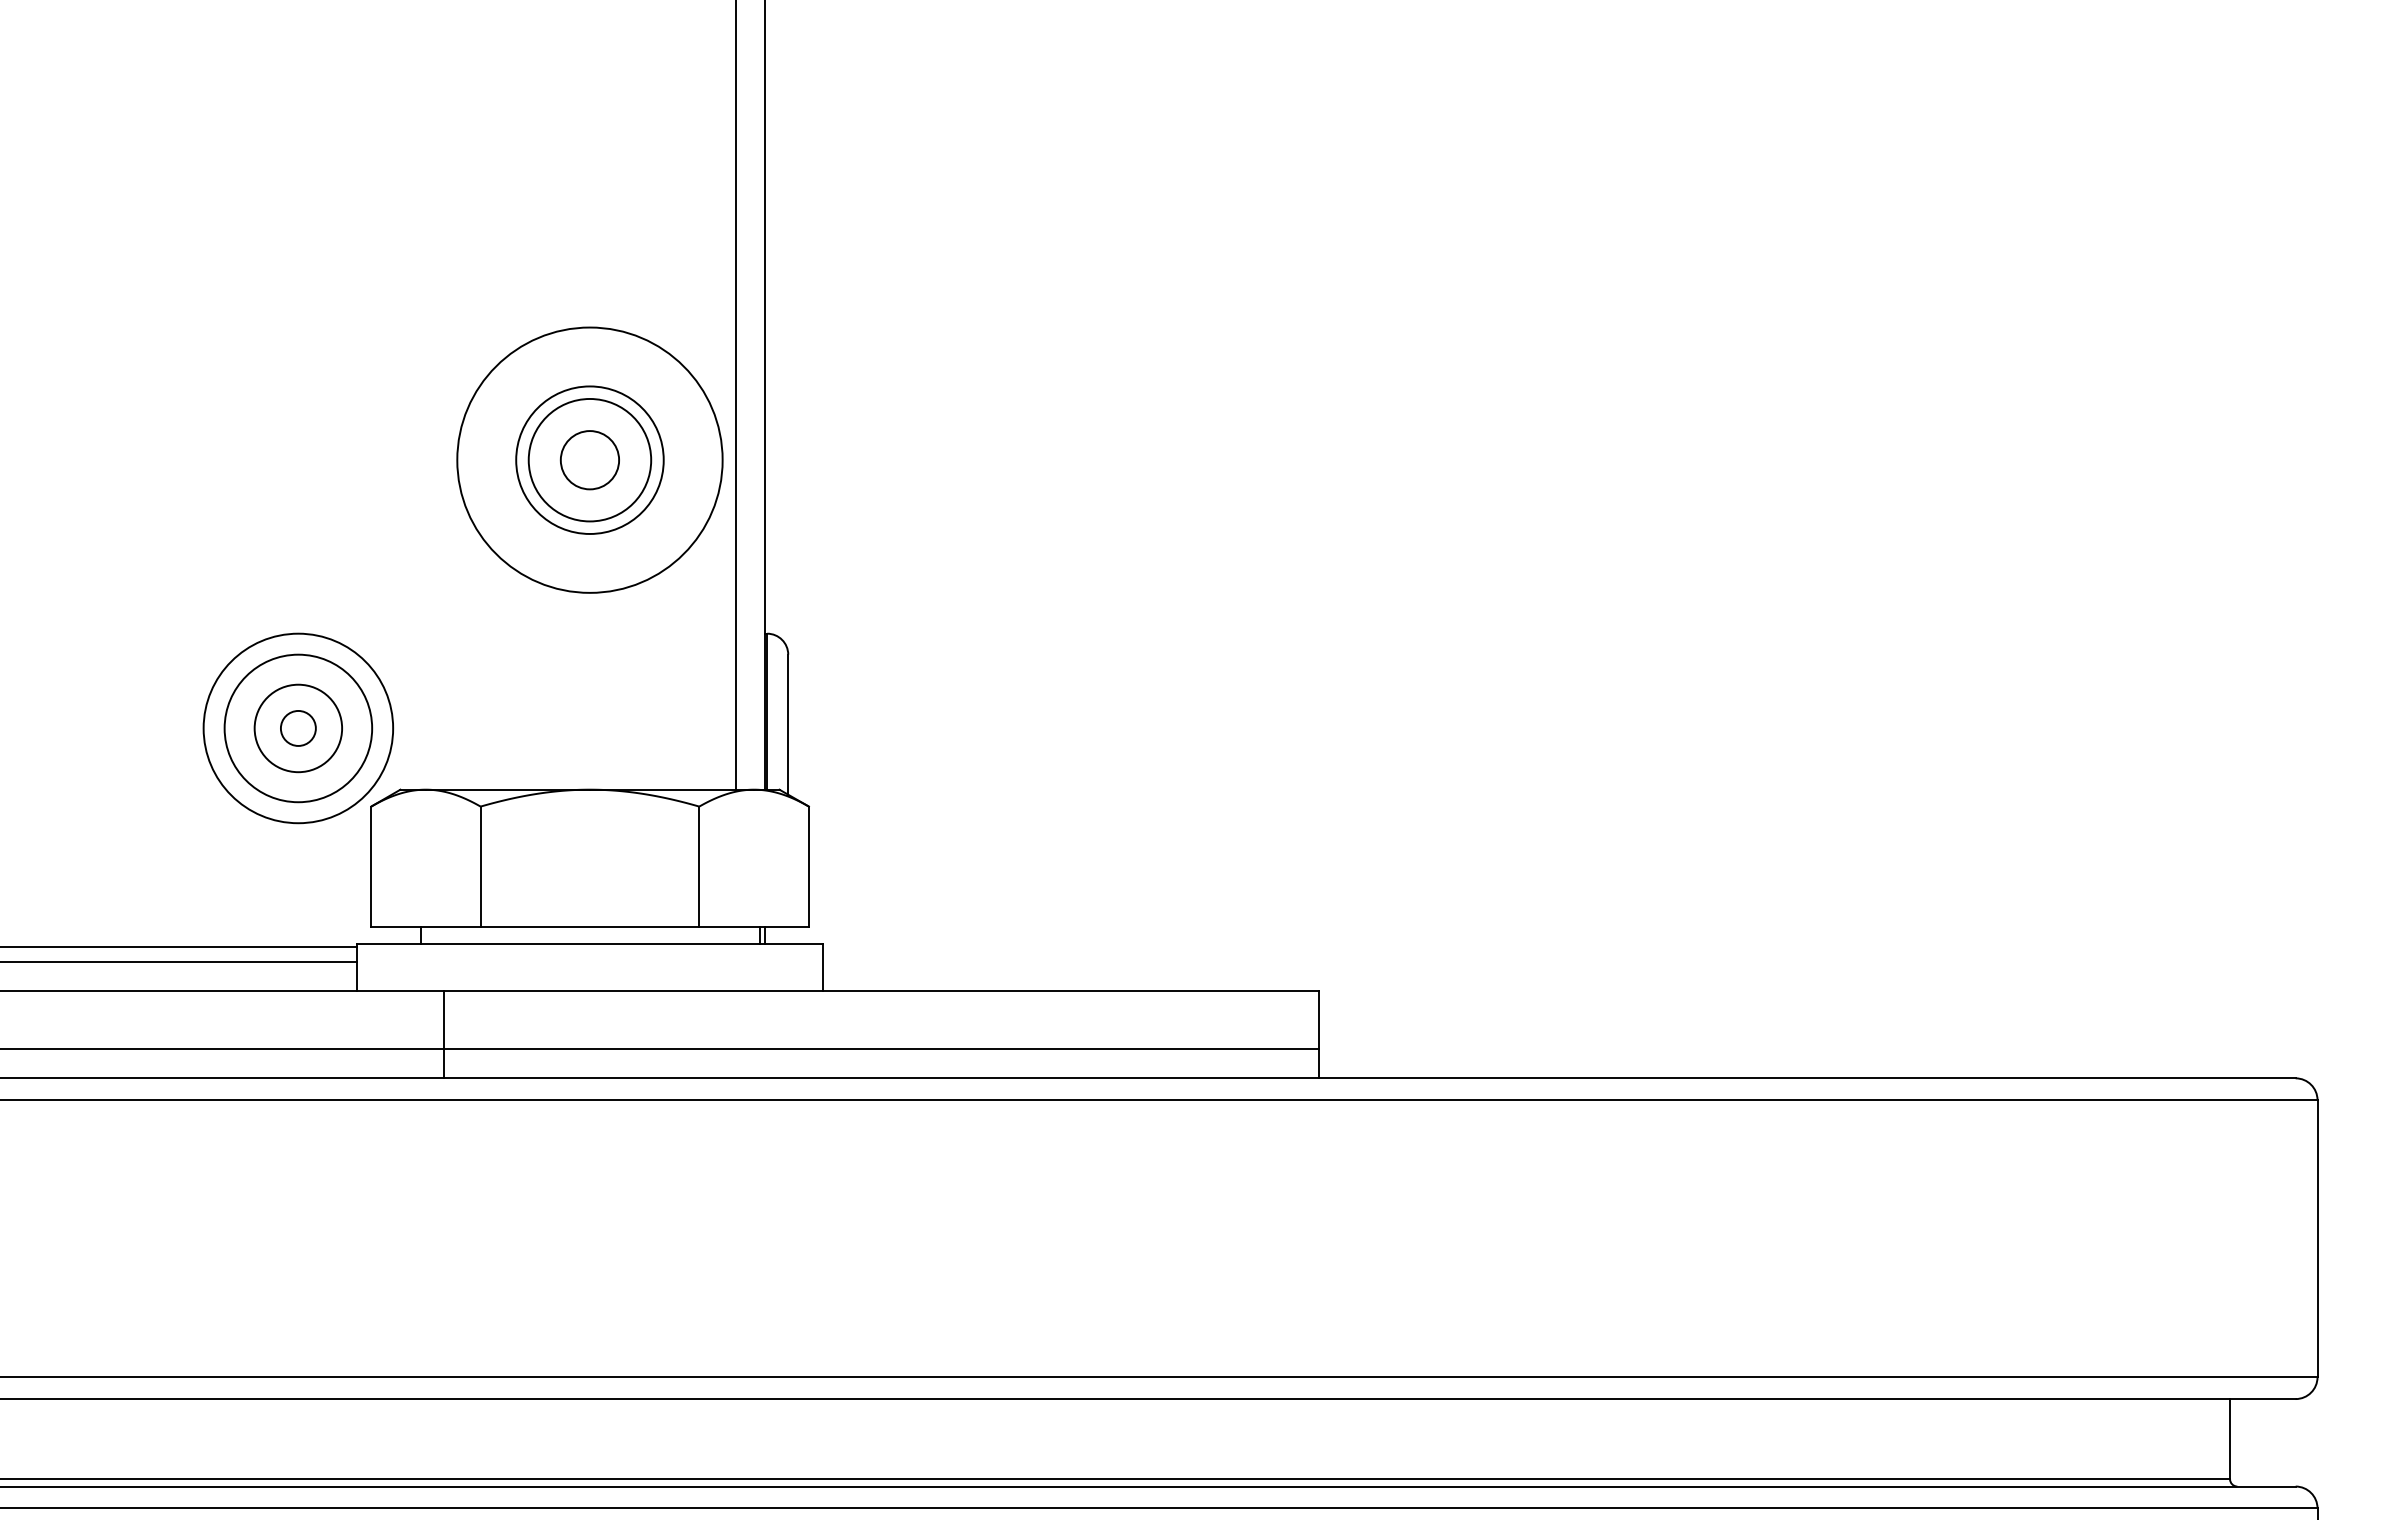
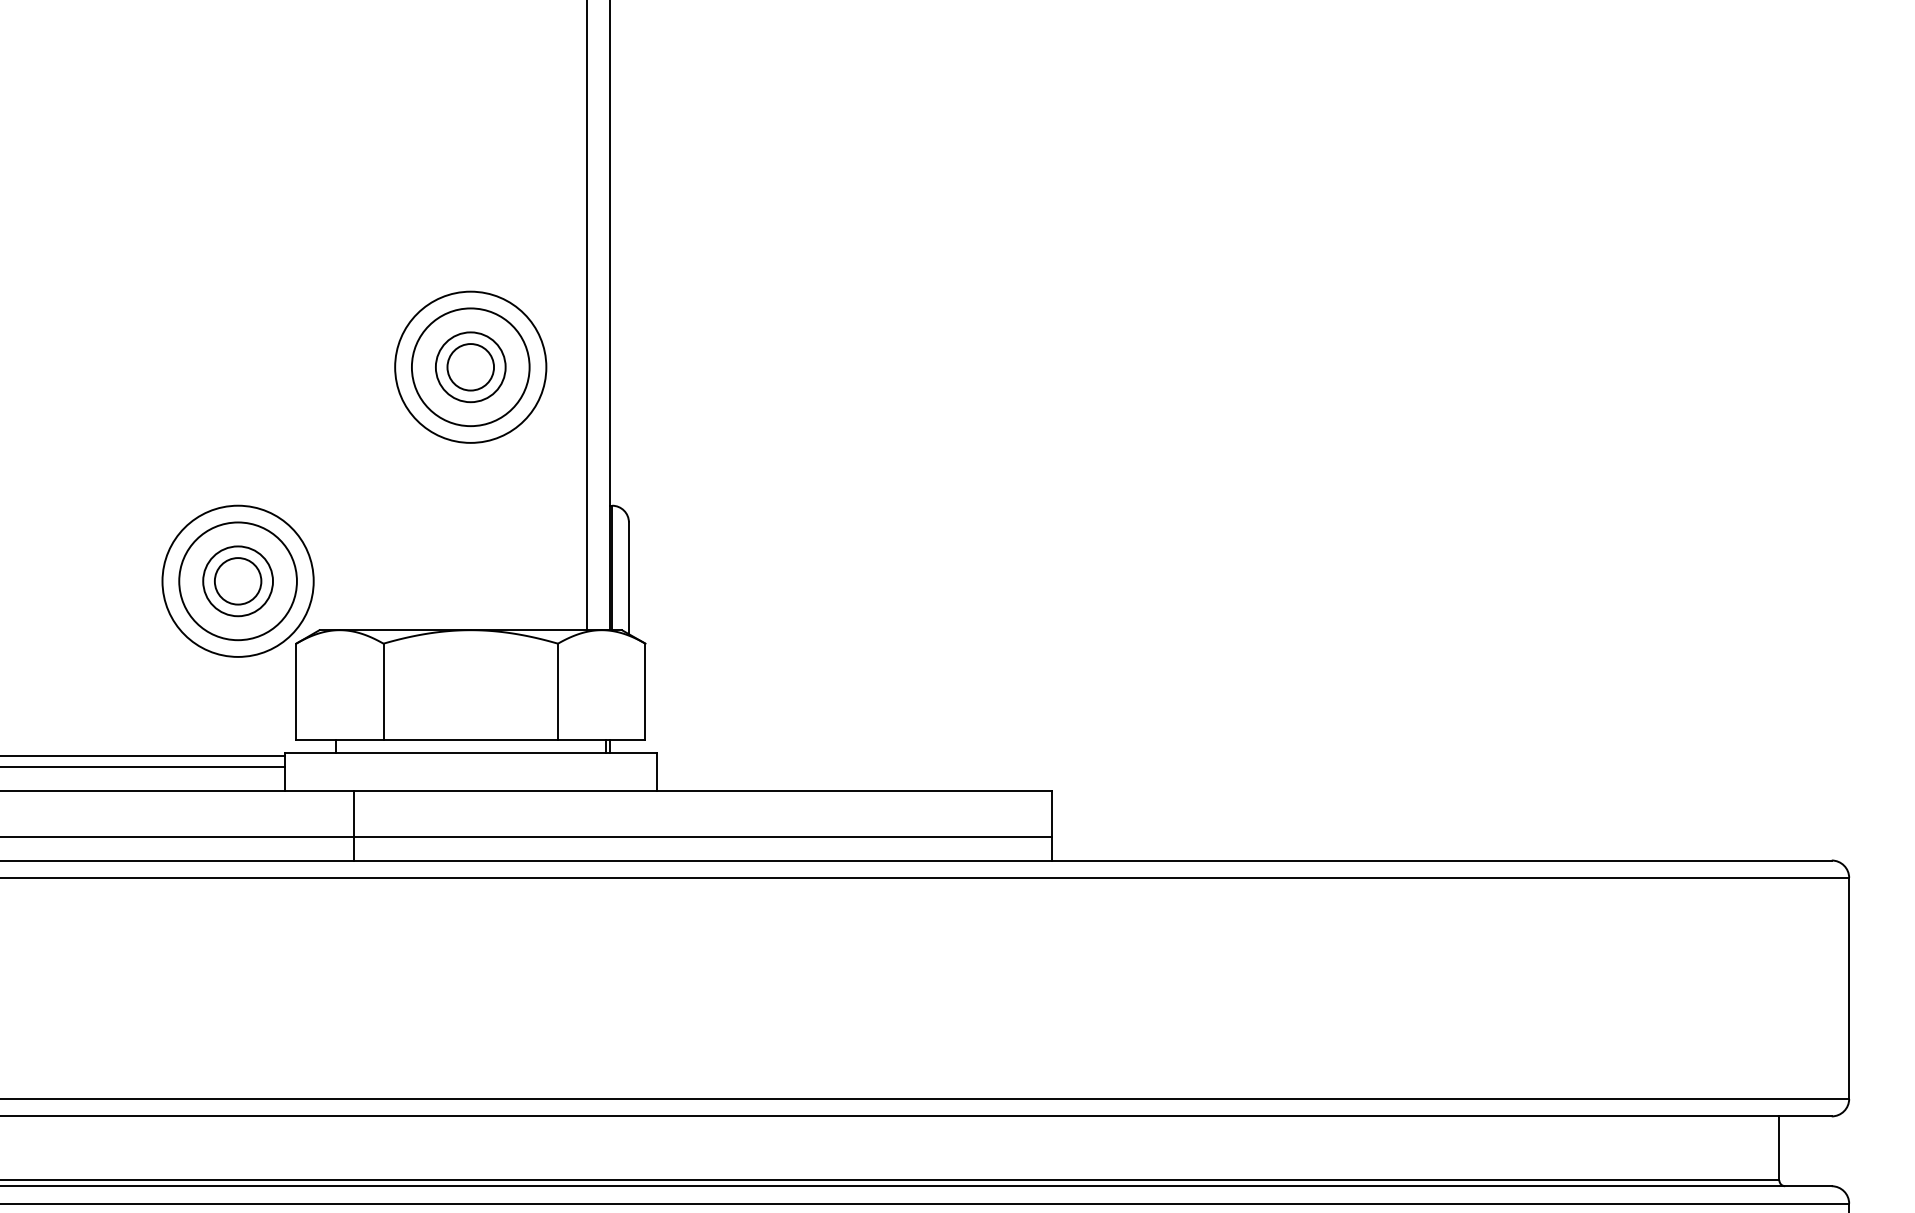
circle: (589, 459) -> (470, 366), size x0.71
circle: (589, 459) -> (470, 366), size x0.71
circle: (298, 728) -> (238, 581), size x1.67

